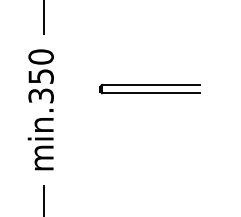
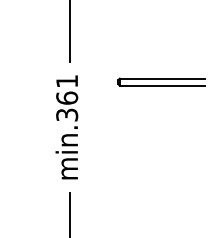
text: (41, 66) -> (67, 89), min.350 -> min.361
part: (150, 88) -> (161, 81), moved

